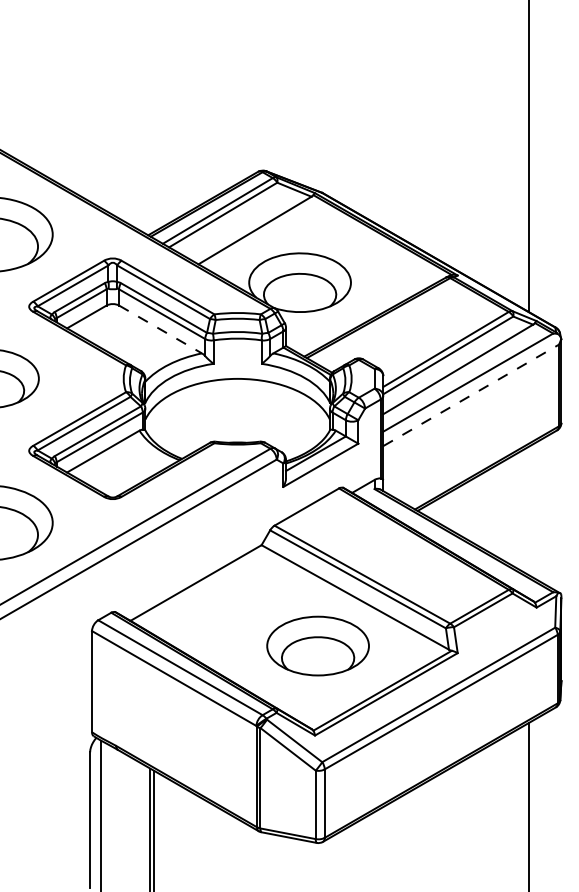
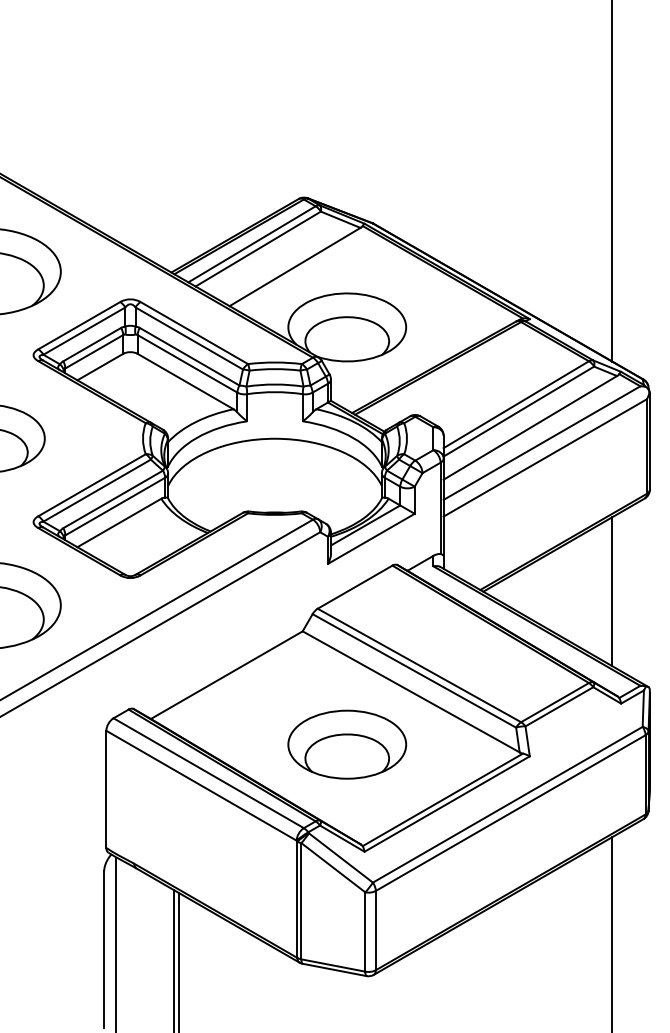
line: (160, 329) -> (185, 381), dashed -> solid
line: (471, 395) -> (545, 458), dashed -> solid
line: (528, 510) -> (611, 591), added
part: (317, 645) -> (346, 744), moved

